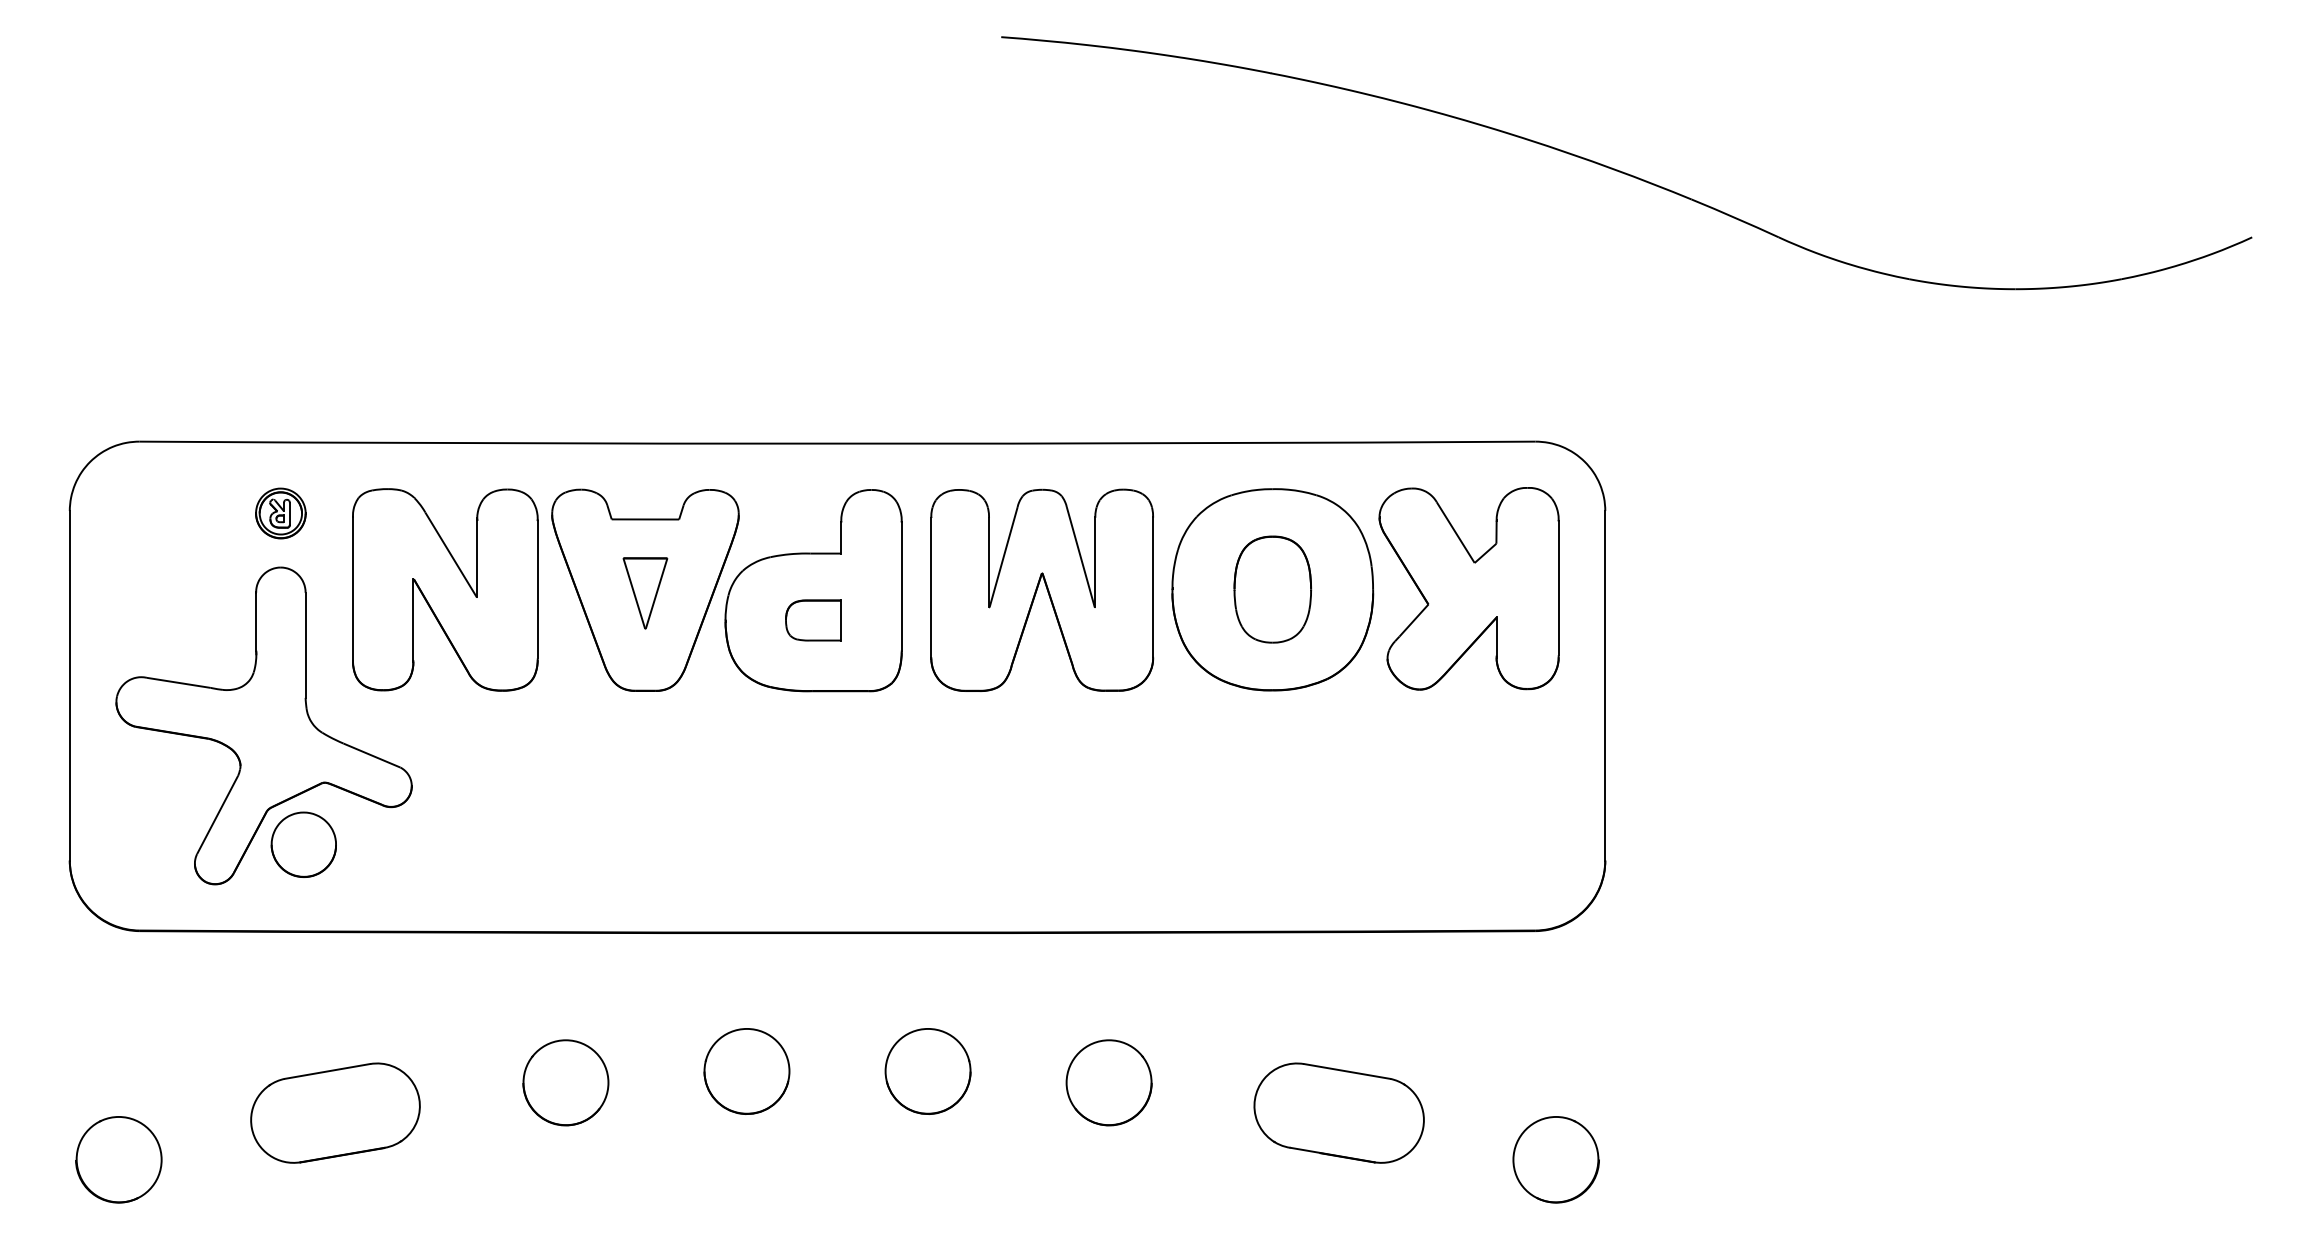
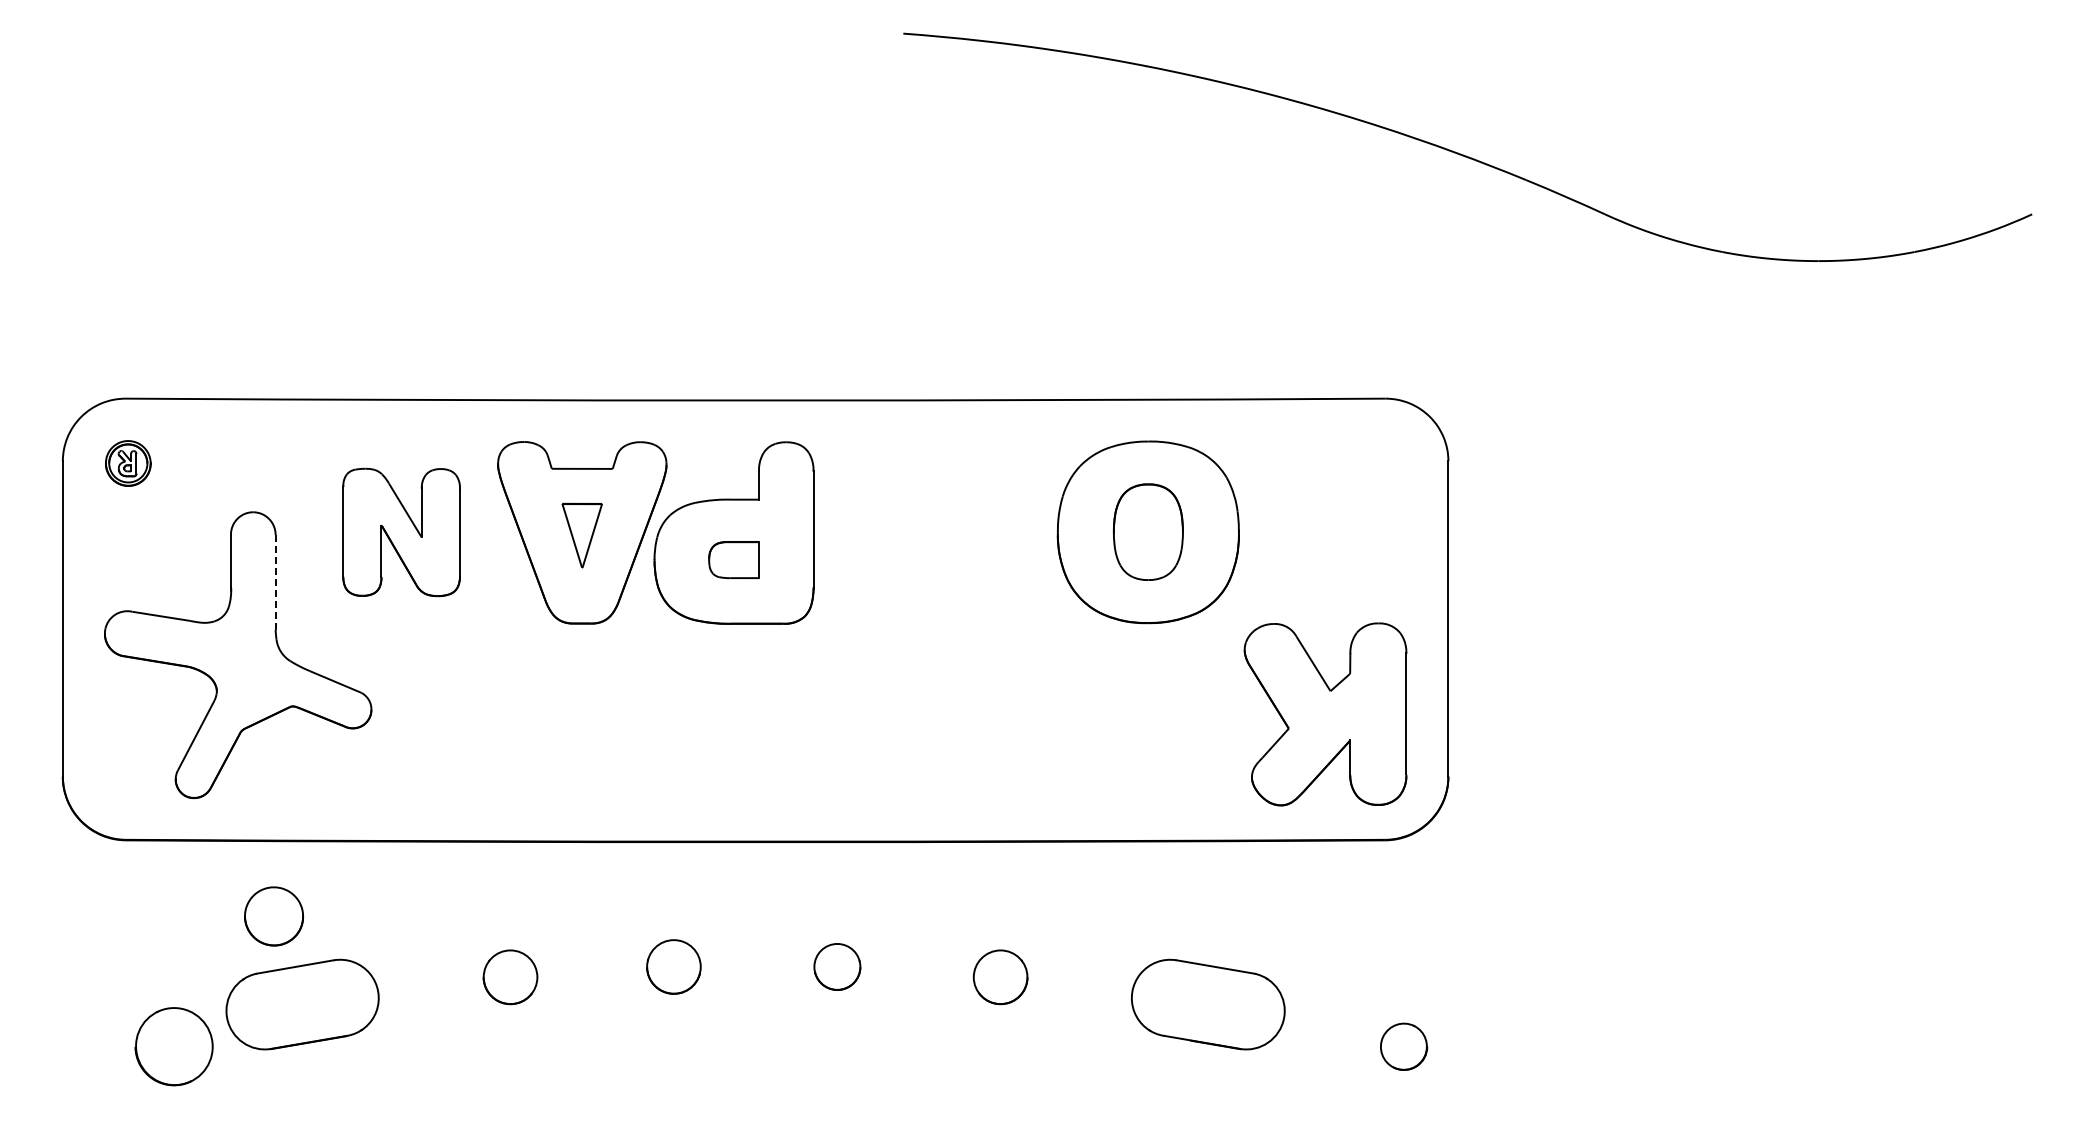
part: (281, 513) -> (128, 463), moved
part: (1469, 588) -> (1325, 714), moved
part: (445, 589) -> (401, 532), size x0.7
part: (1042, 589) -> (940, 532), removed
line: (305, 645) -> (275, 582), solid -> dashed
part: (303, 844) -> (273, 916), moved
part: (746, 1070) -> (673, 966), size x0.7
part: (928, 1070) -> (837, 966), size x0.6
part: (565, 1083) -> (510, 977), size x0.7
part: (1108, 1083) -> (1000, 977), size x0.7
part: (118, 1159) -> (173, 1046), moved
part: (1555, 1159) -> (1403, 1046), size x0.6

